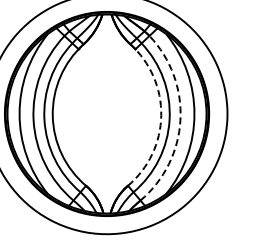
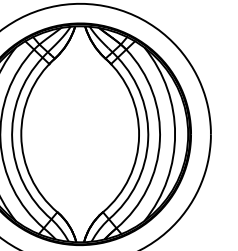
arc: (161, 115) -> (139, 135), dashed -> solid
arc: (180, 120) -> (159, 141), dashed -> solid

